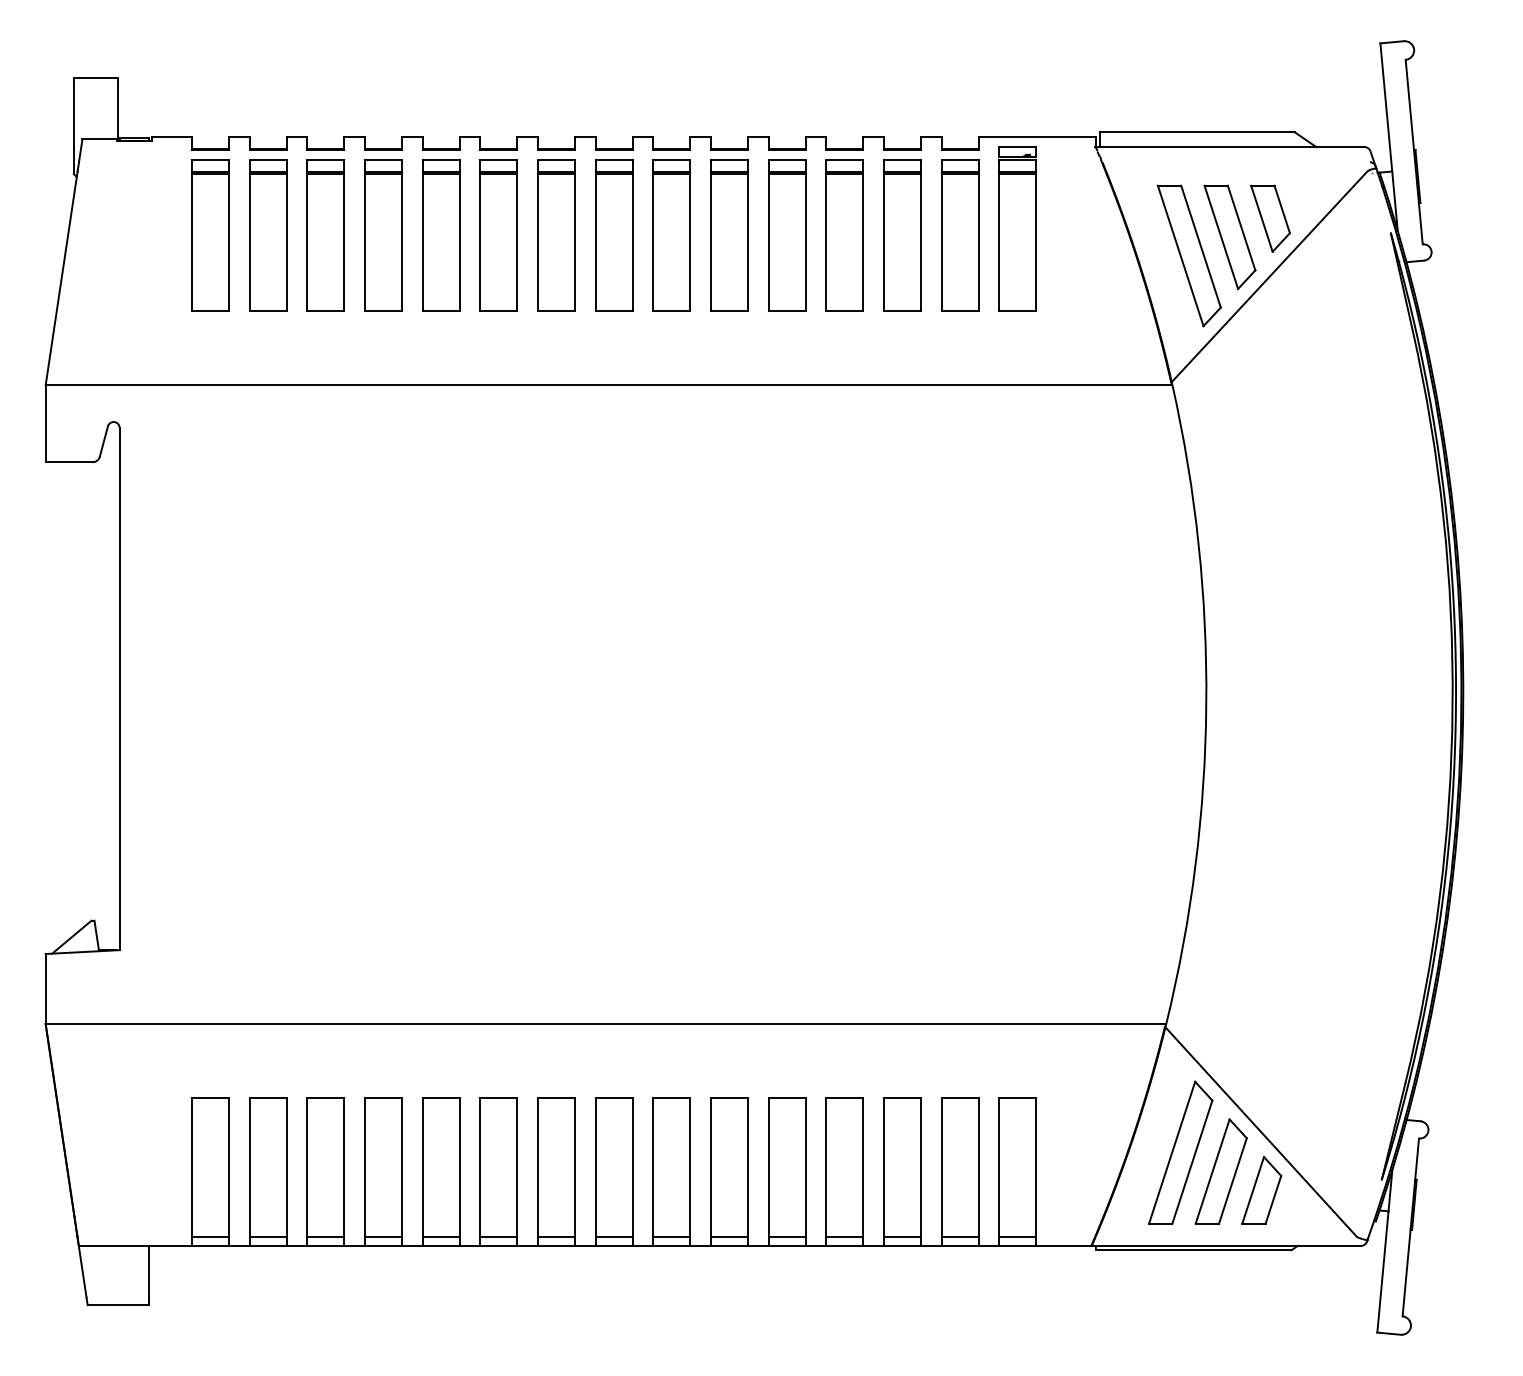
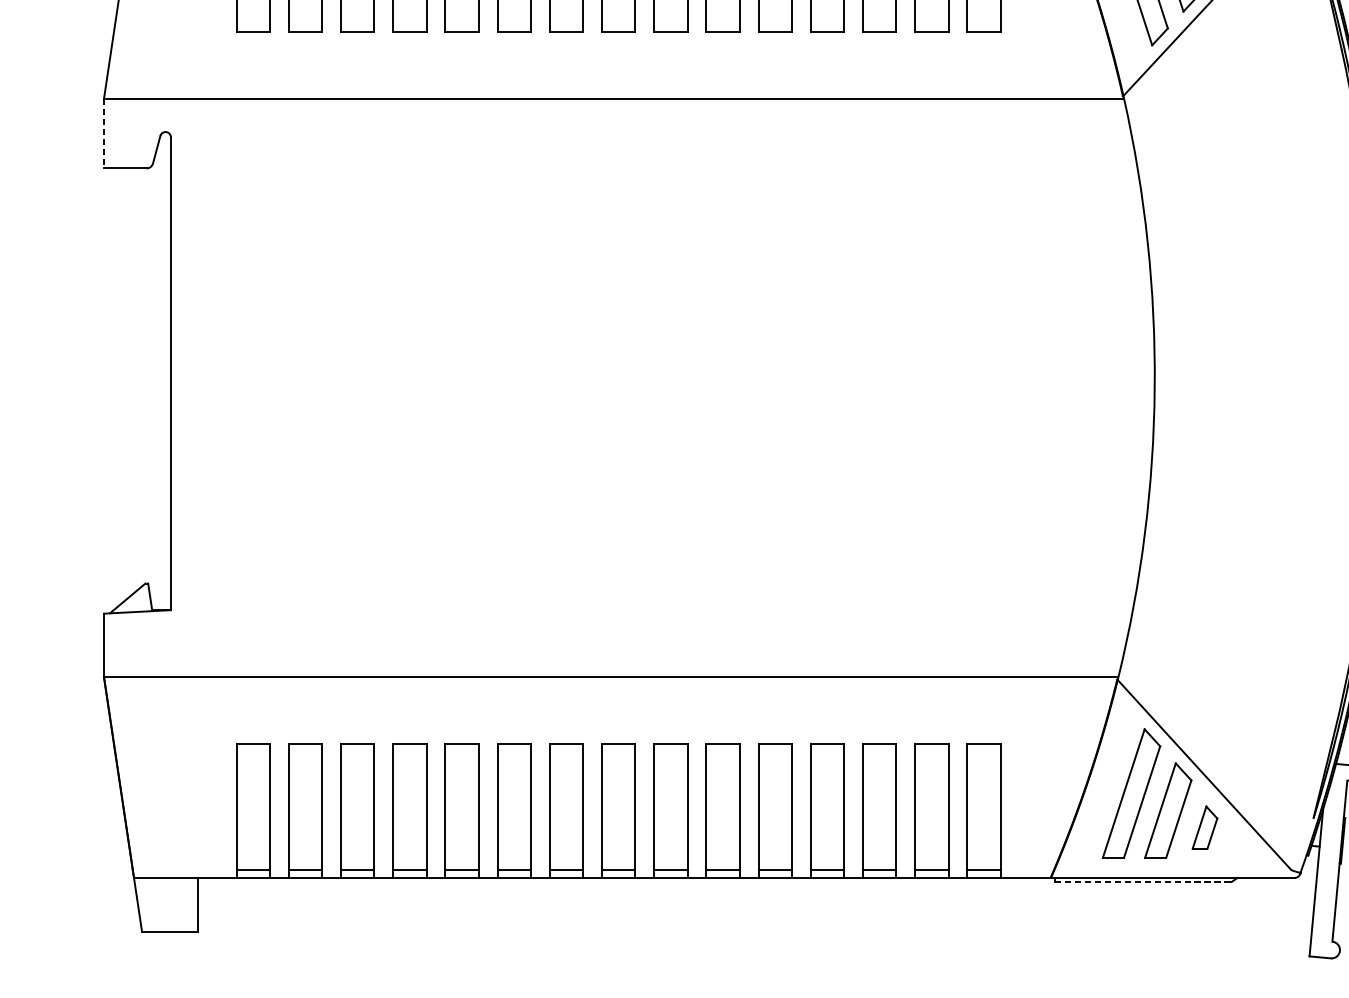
line: (45, 424) -> (103, 134), solid -> dashed
part: (1261, 1190) -> (1204, 827), size x0.7
line: (1193, 1250) -> (1143, 882), solid -> dashed

